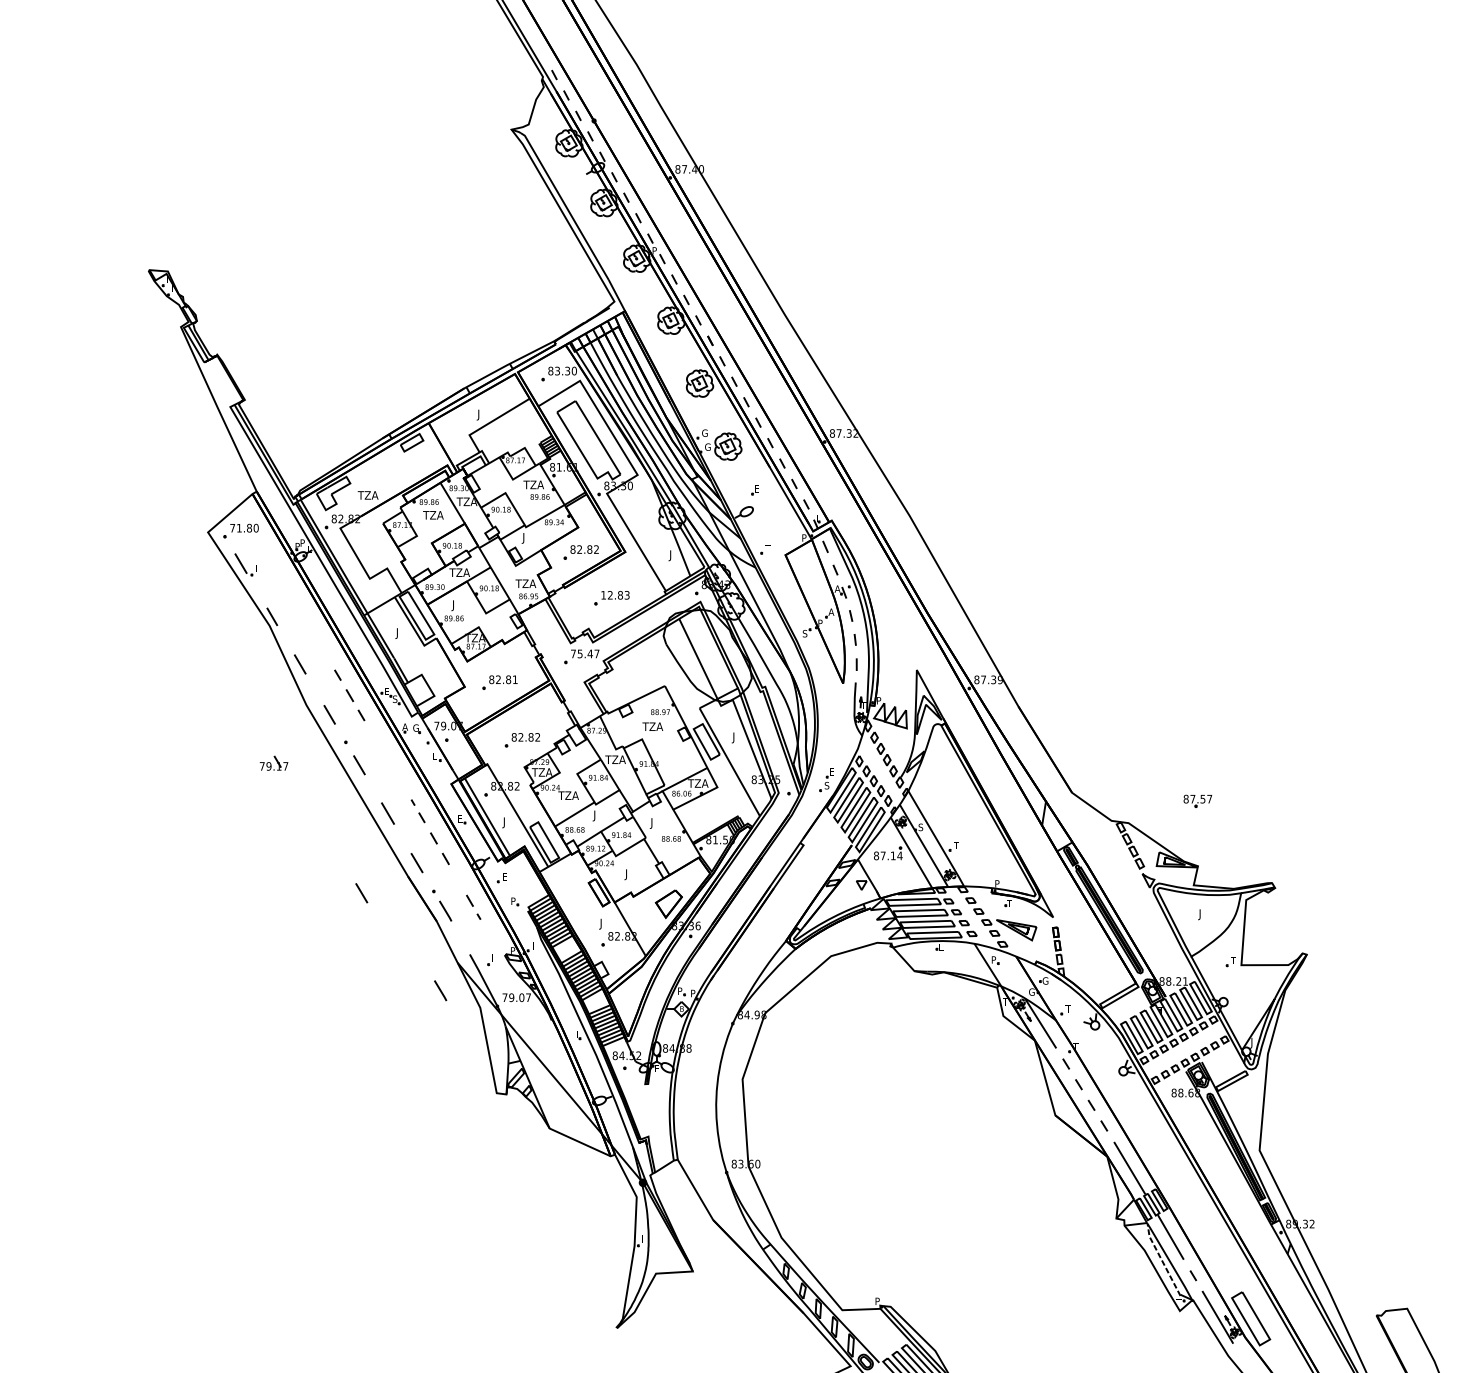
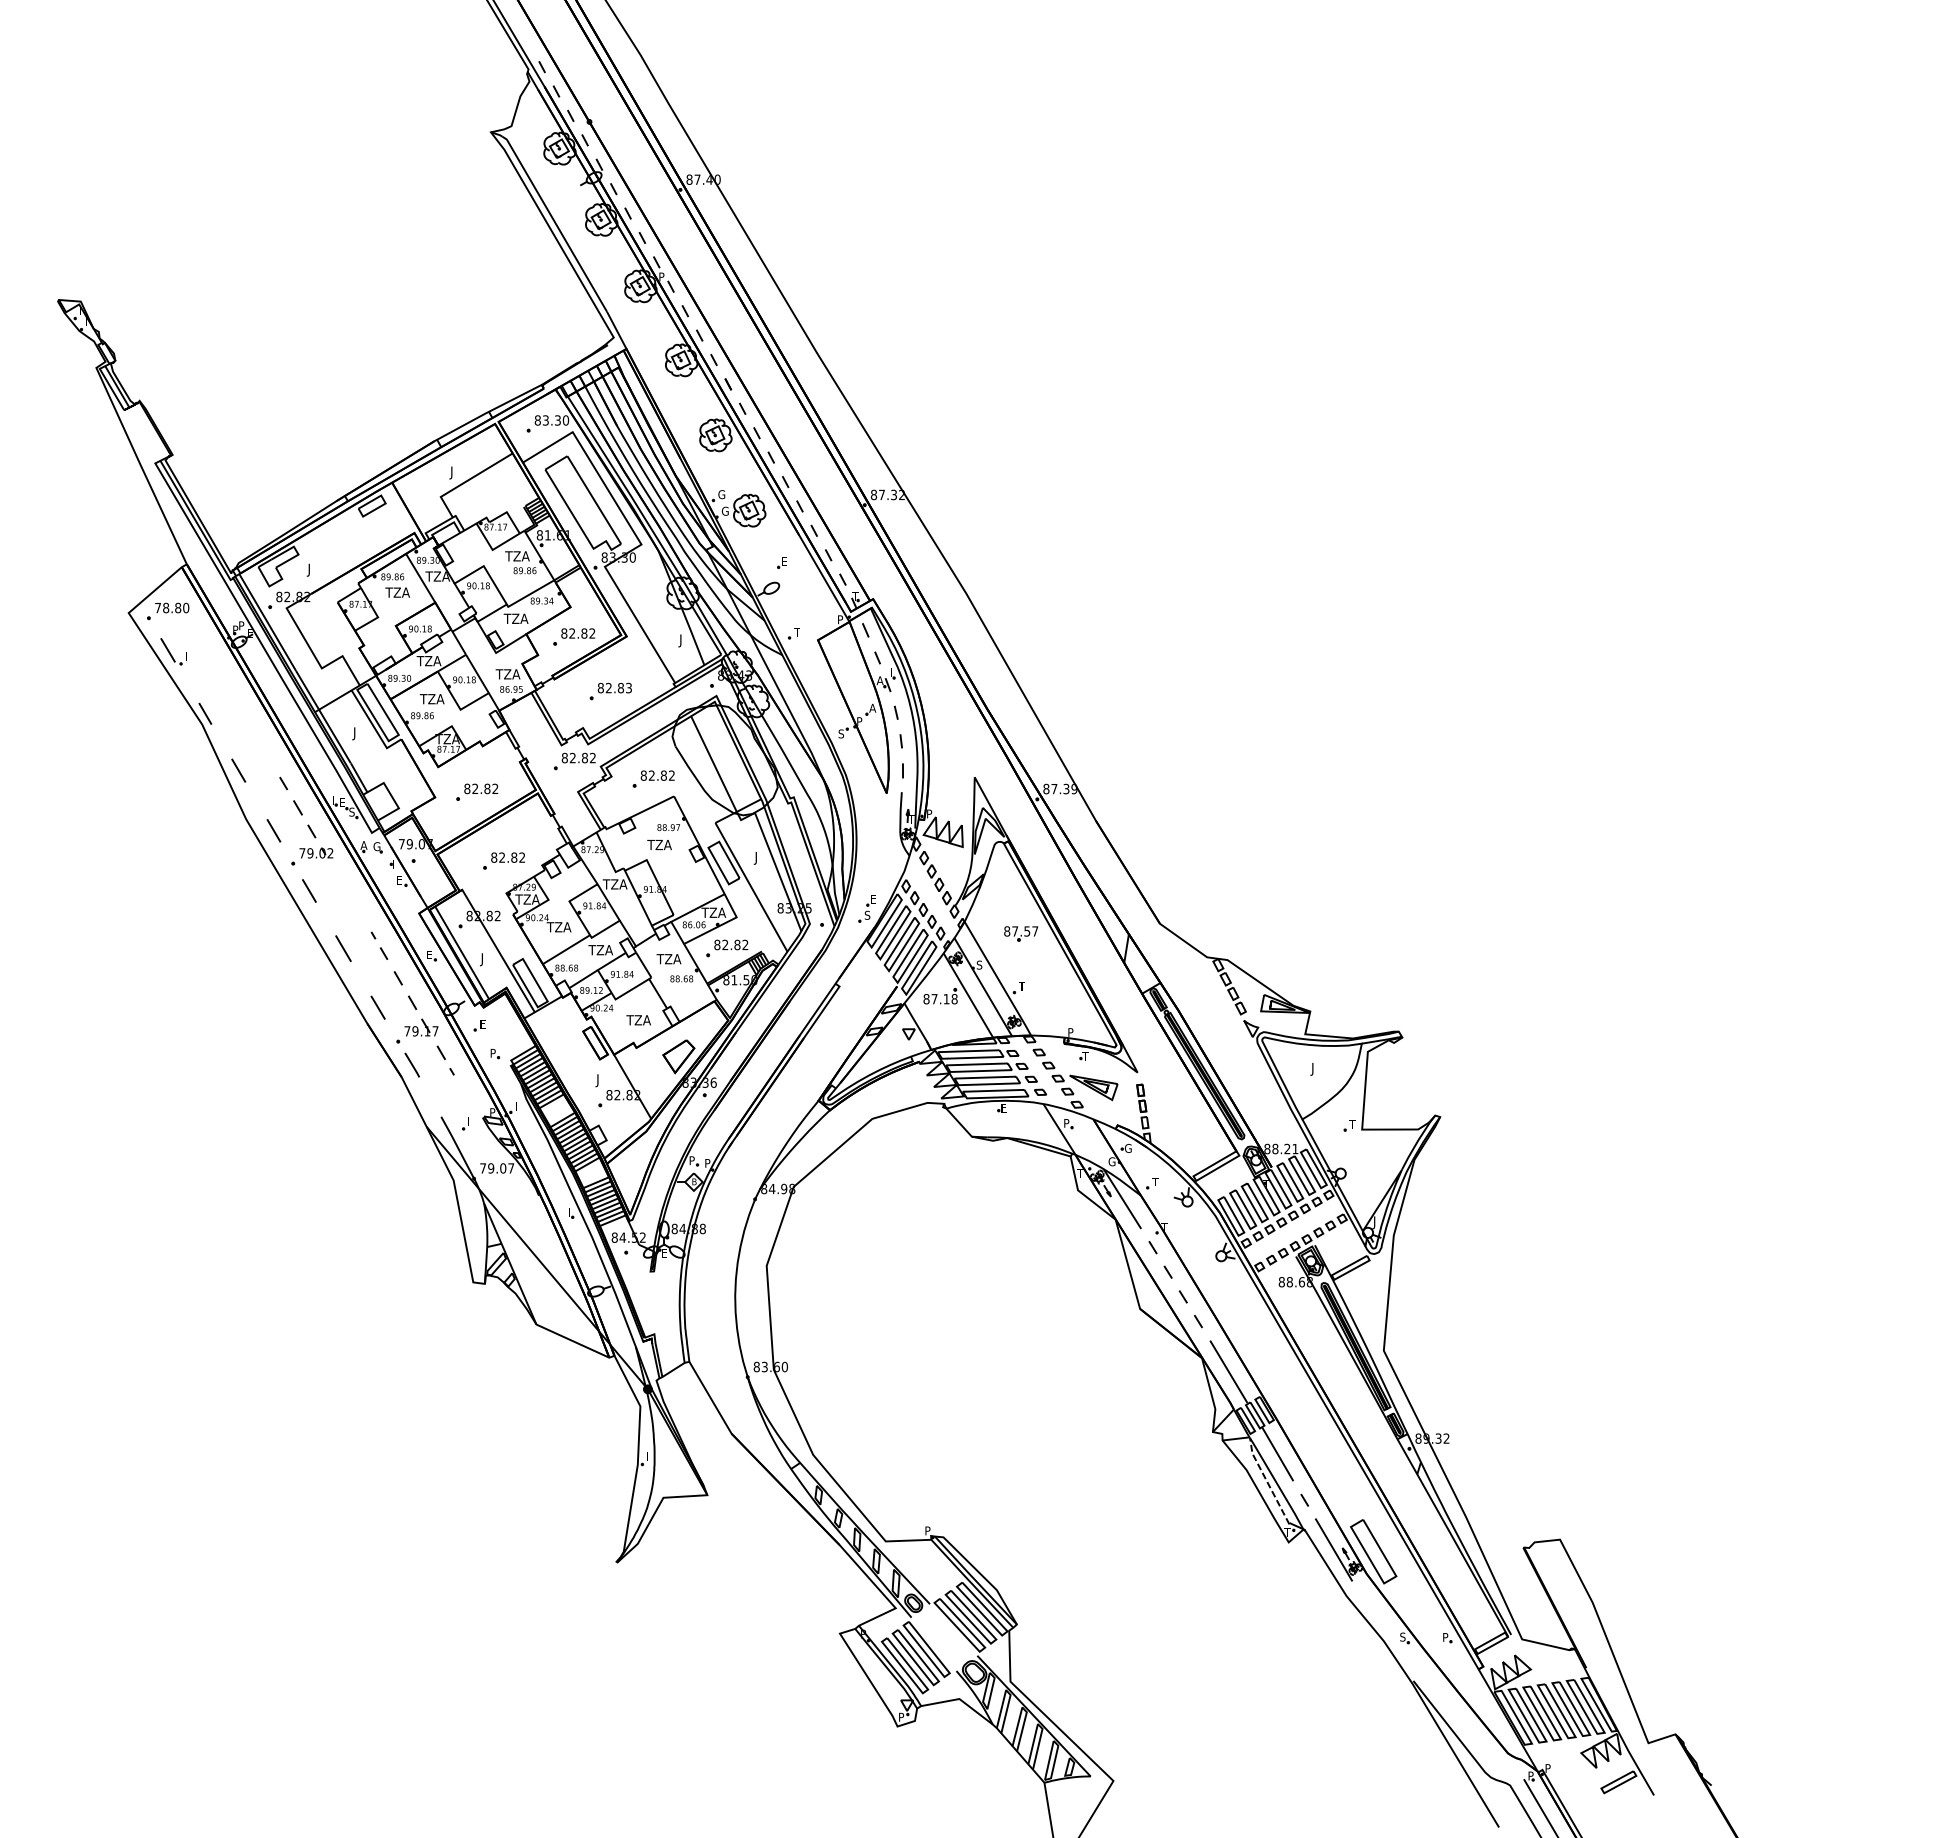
text: (367, 495) -> (319, 569), TZA -> J
text: (239, 527) -> (166, 607), 71.80 -> 78.80
text: (532, 537) -> (515, 619), J -> TZA
text: (603, 594) -> (600, 687), 12.83 -> 82.83
text: (461, 605) -> (431, 700), J -> TZA
text: (584, 653) -> (578, 757), 75.47 -> 82.82
part: (647, 671) -> (653, 778), added
text: (515, 679) -> (495, 788), 82.81 -> 82.82
part: (365, 733) -> (316, 852), added
part: (274, 763) -> (421, 1027), moved
part: (1198, 800) -> (1021, 933), moved
part: (709, 813) -> (727, 948), added
text: (602, 815) -> (599, 951), J -> TZA
text: (660, 823) -> (668, 960), J -> TZA
text: (899, 856) -> (954, 999), 87.14 -> 87.18
text: (634, 874) -> (637, 1021), J -> TZA
line: (361, 893) -> (311, 1043), removed
line: (439, 990) -> (405, 1159), removed

